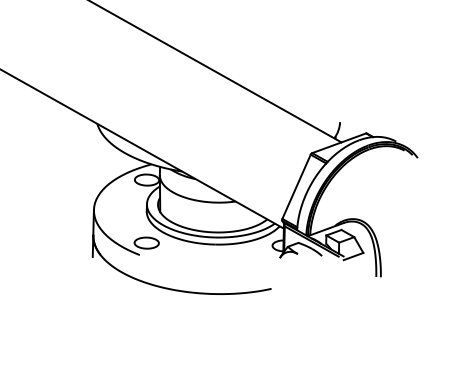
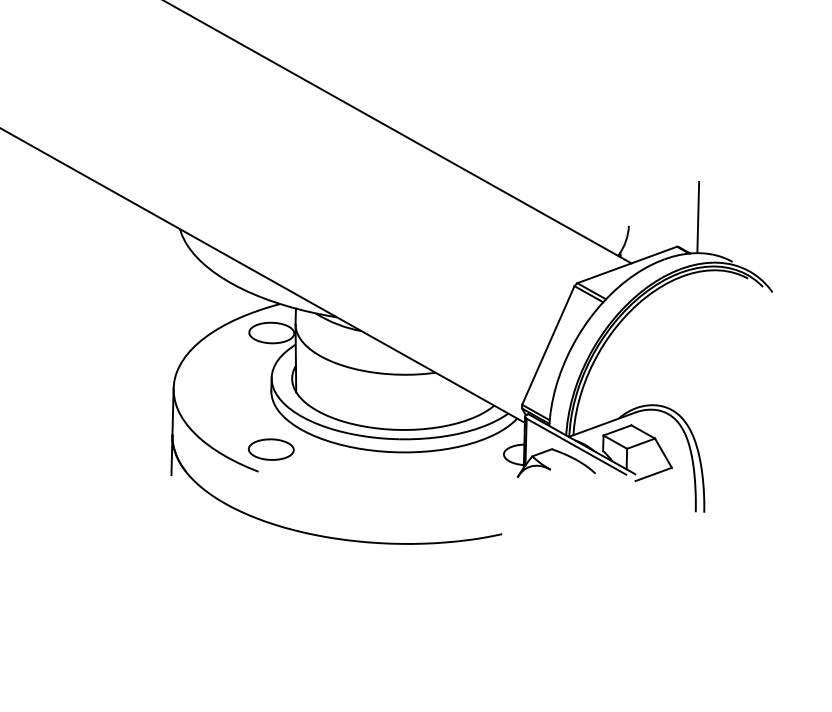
line: (377, 117) -> (698, 217), added

